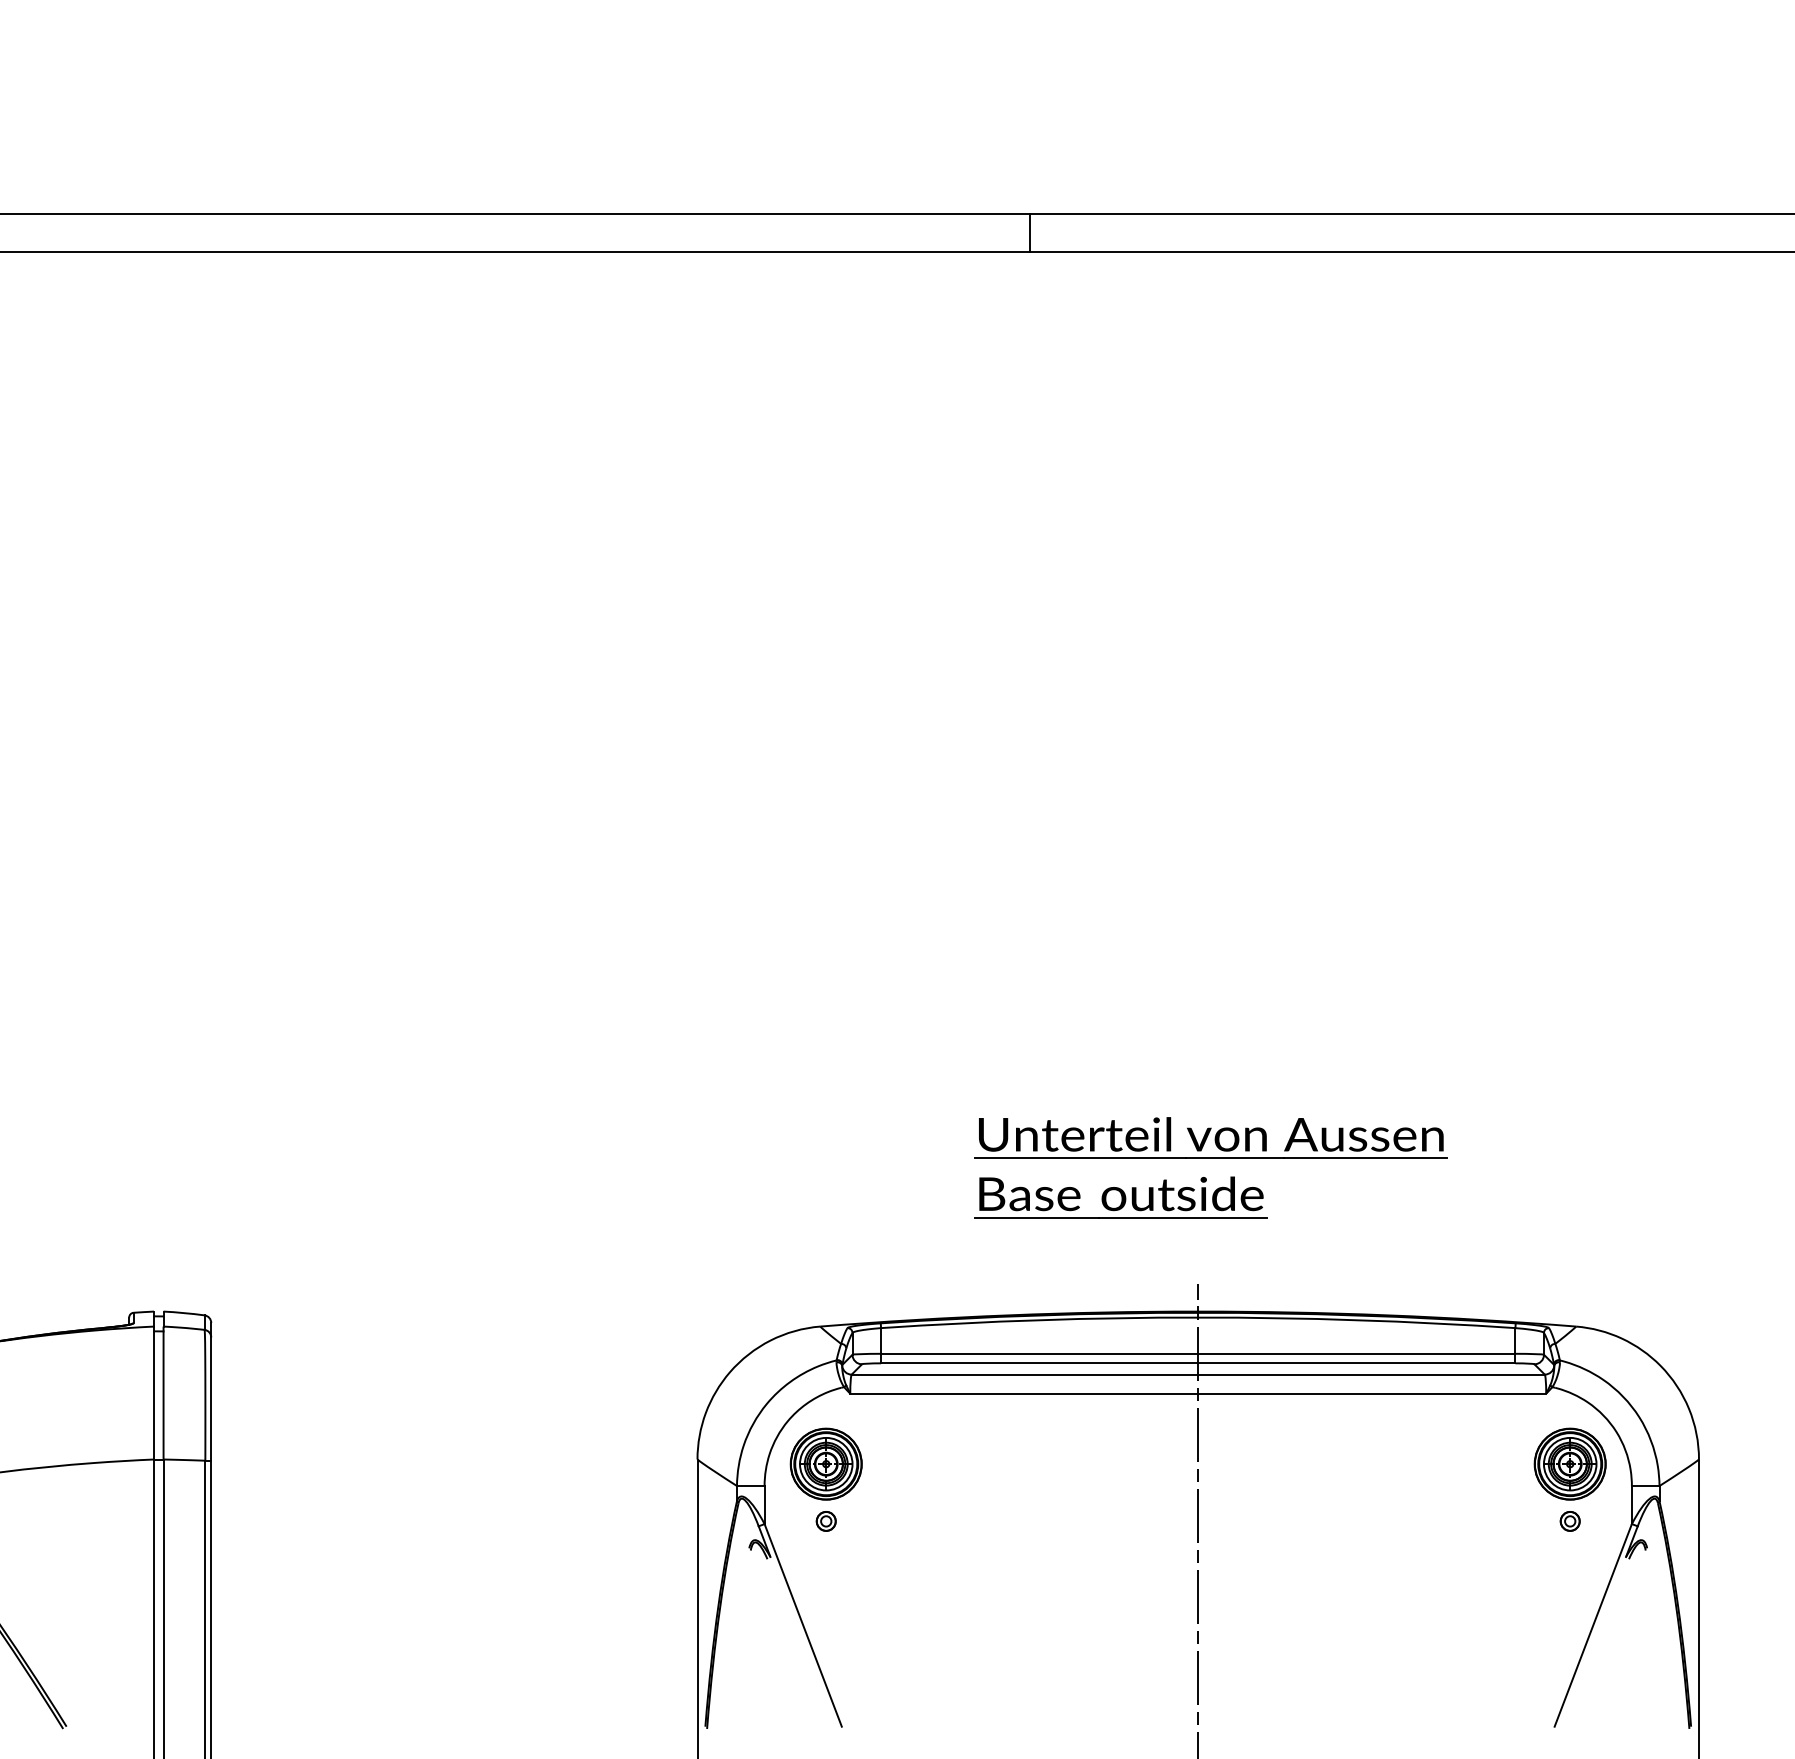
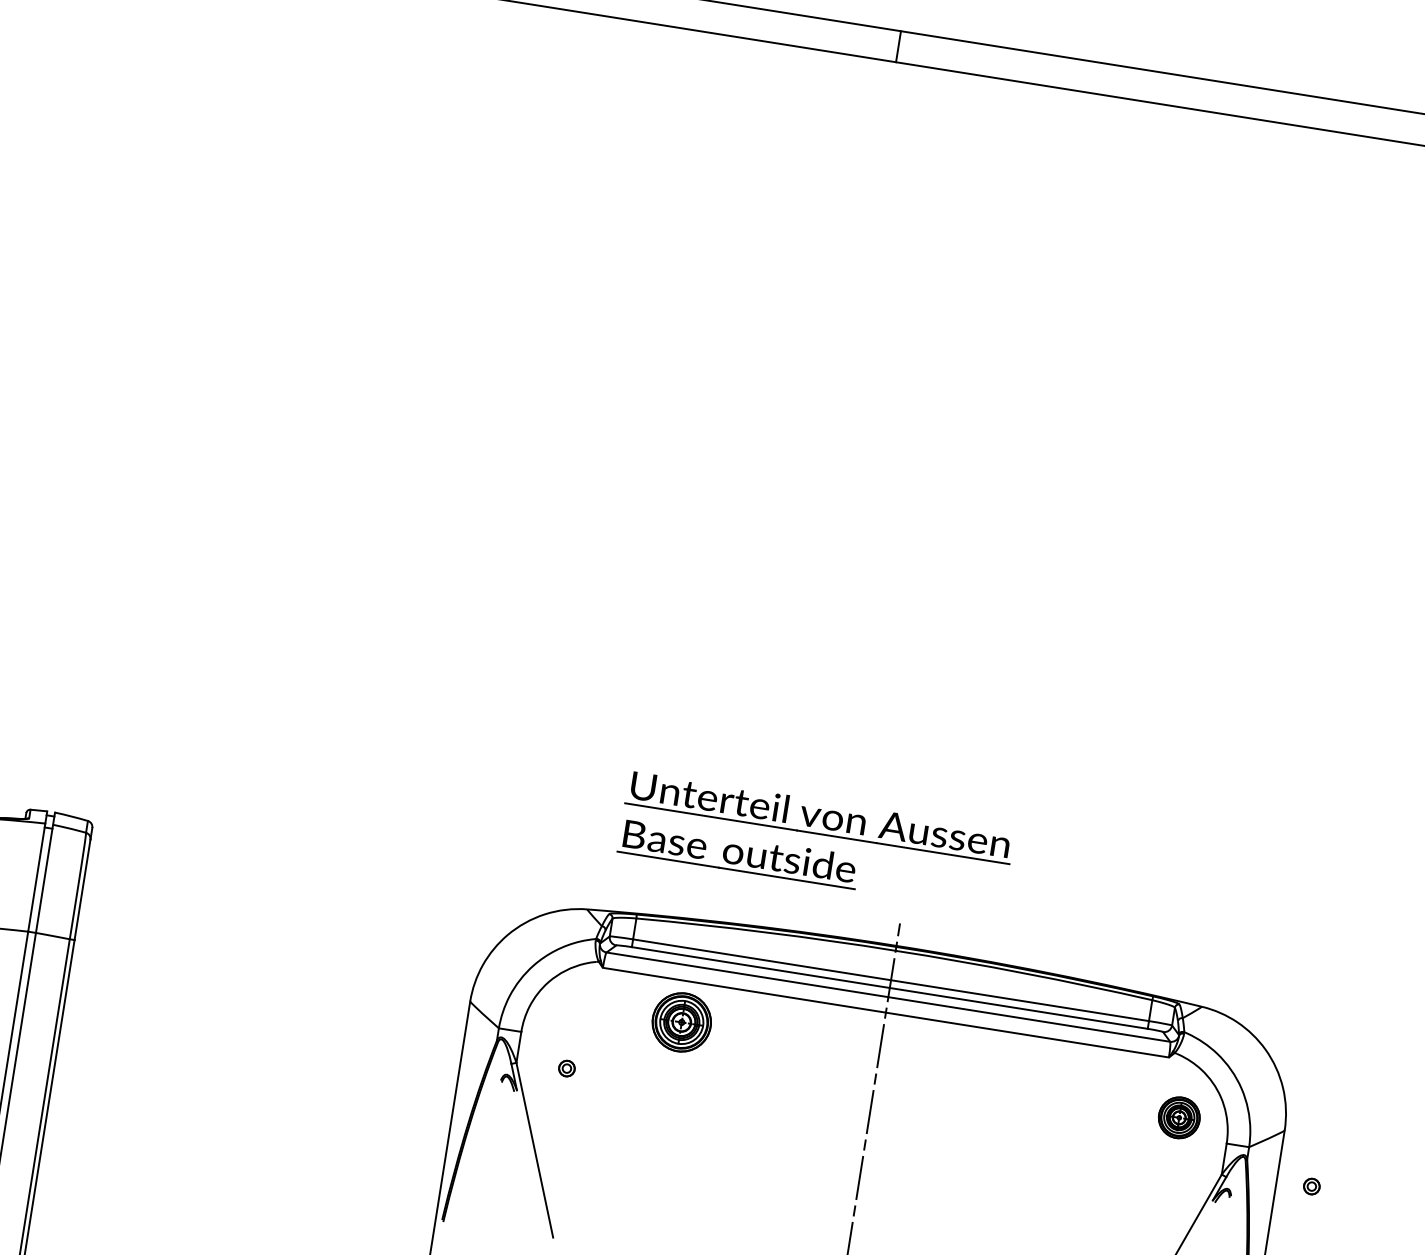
part: (1210, 1158) -> (816, 834), moved
part: (825, 1463) -> (681, 1021), moved
part: (1569, 1463) -> (1178, 1117), size x0.7
part: (1569, 1521) -> (1311, 1186), moved

